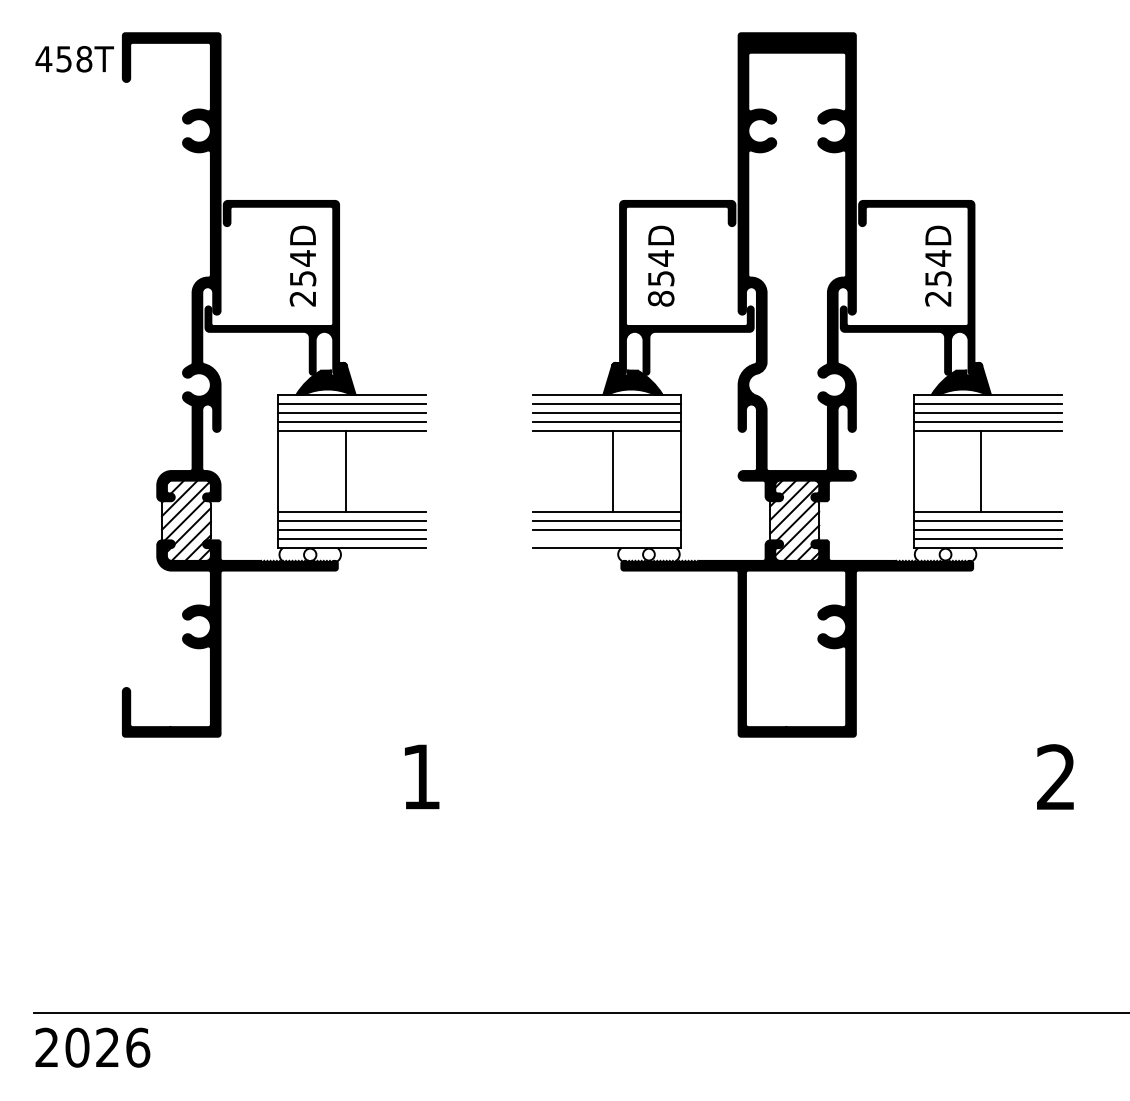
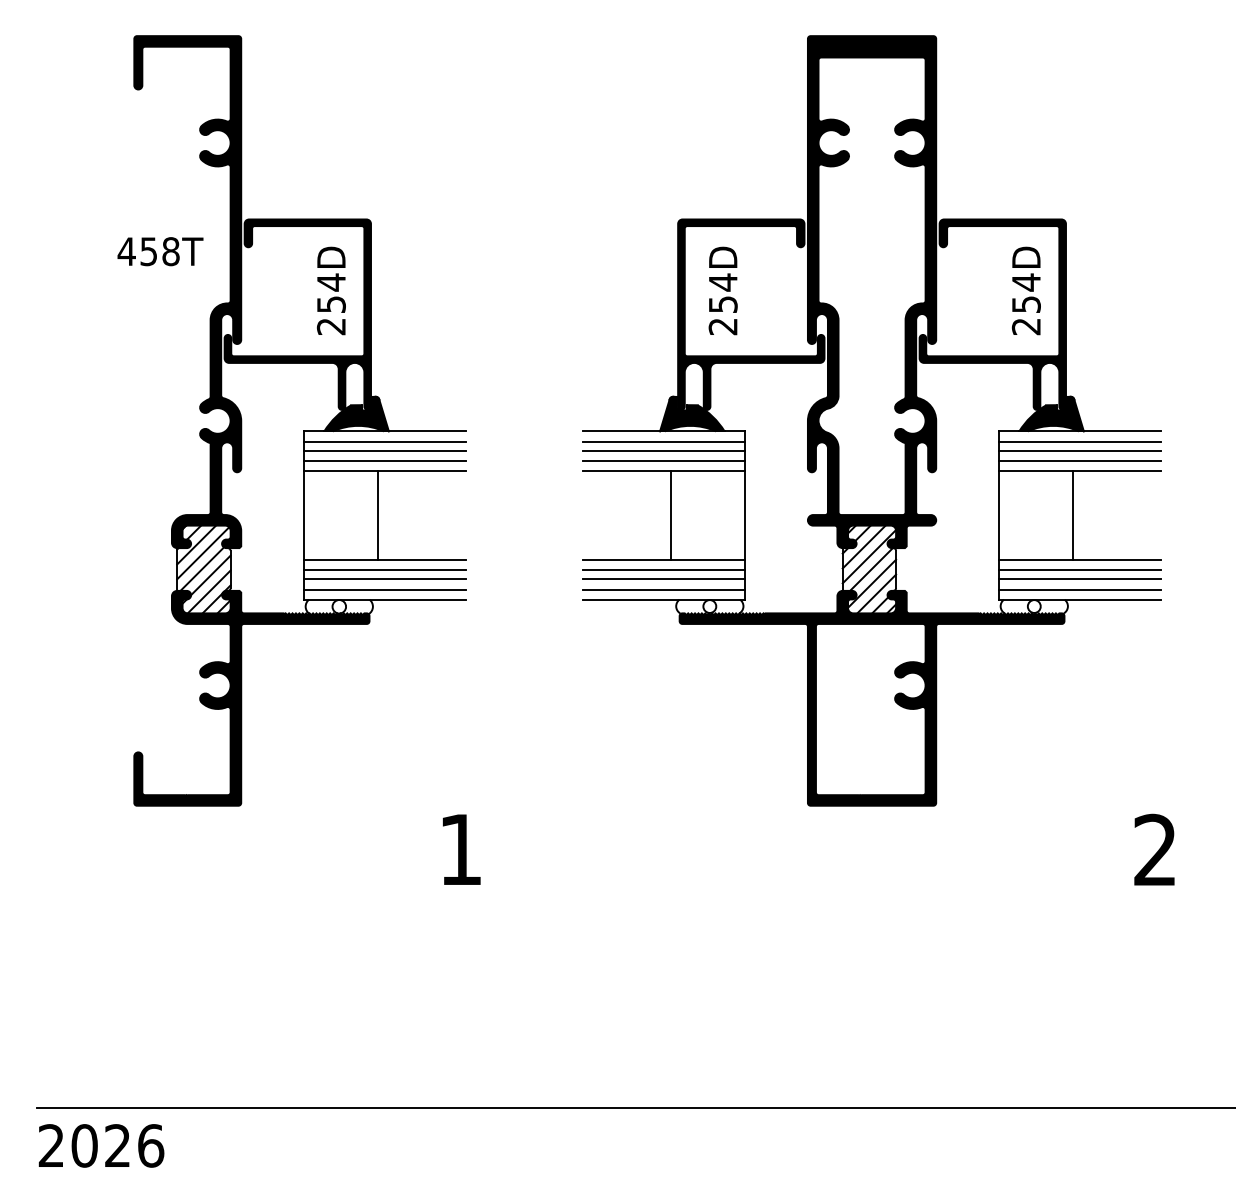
text: (74, 59) -> (160, 251), moved
text: (661, 298) -> (723, 326), 854D -> 254D
line: (606, 539) -> (663, 589), added

